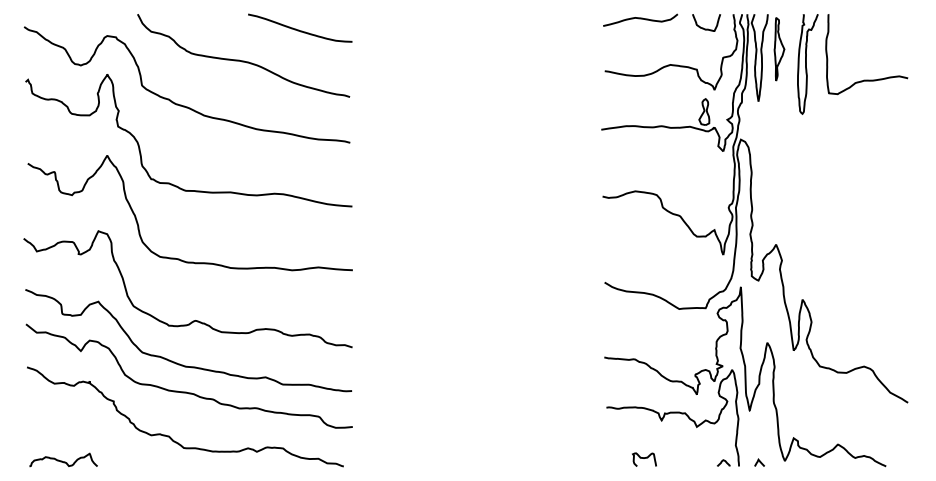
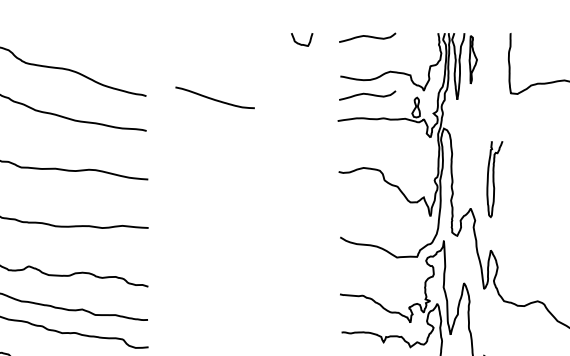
curve: (703, 27) -> (299, 43), moved
curve: (299, 29) -> (214, 98), moved
curve: (806, 64) -> (493, 179), moved
curve: (640, 95) -> (367, 95), added

